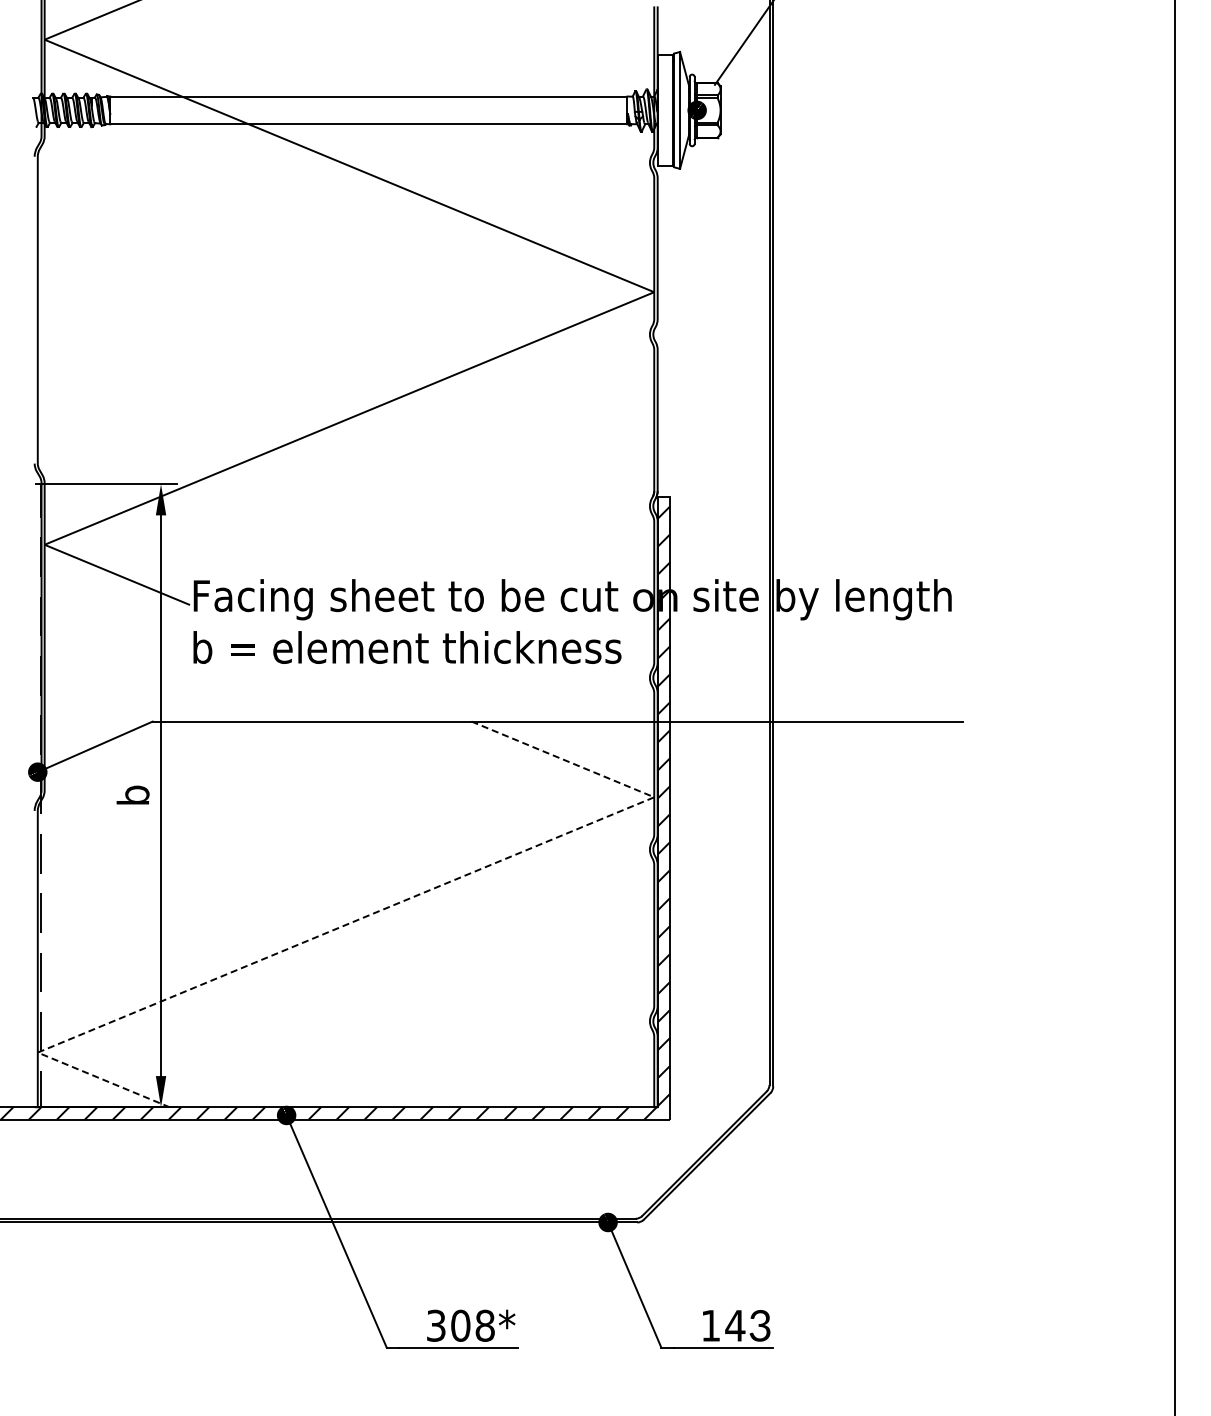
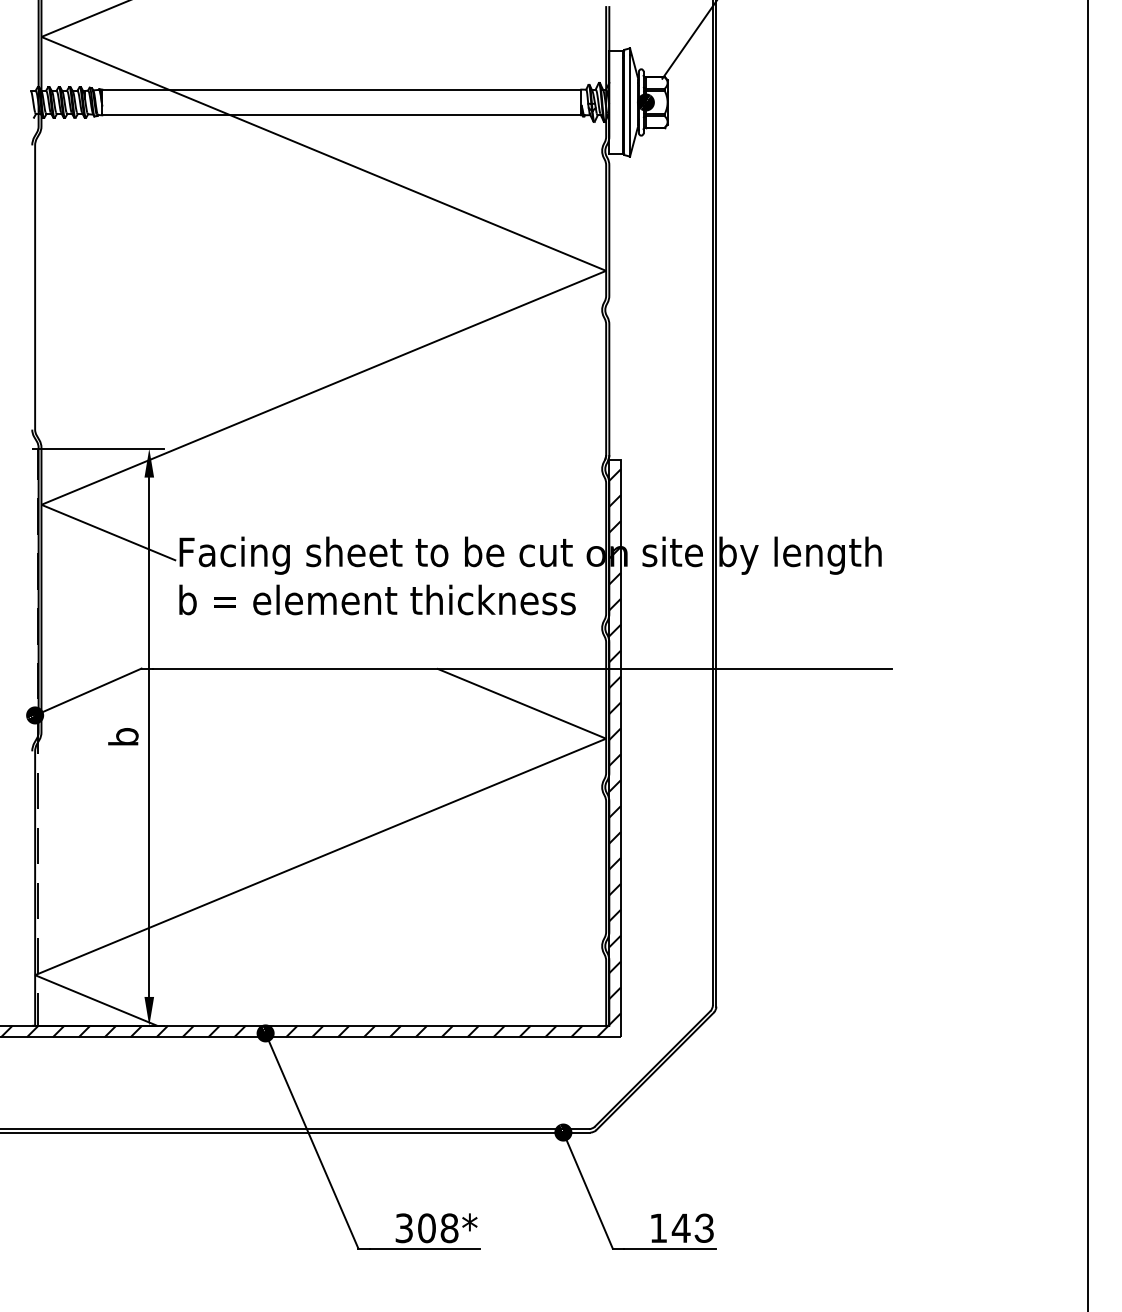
line: (370, 914) -> (343, 847), dashed -> solid

